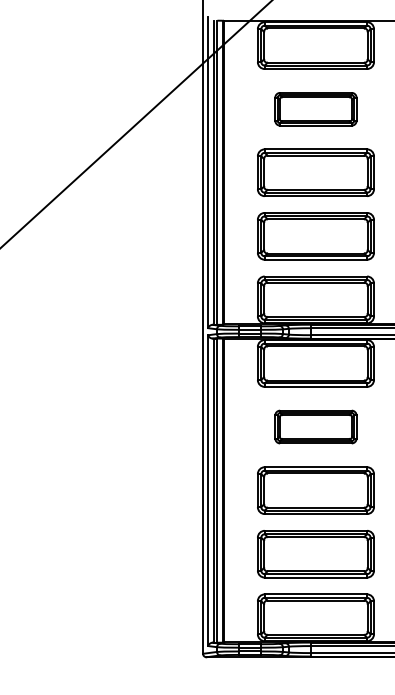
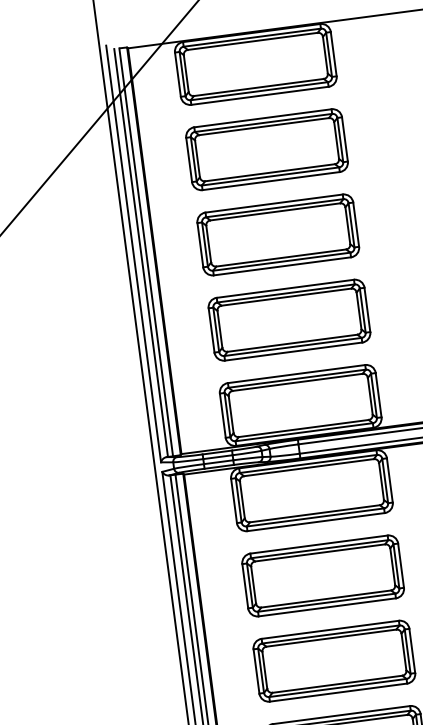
part: (315, 109) -> (266, 150), size x1.43
part: (315, 426) -> (322, 575), size x1.43

